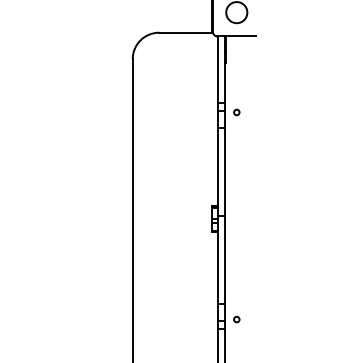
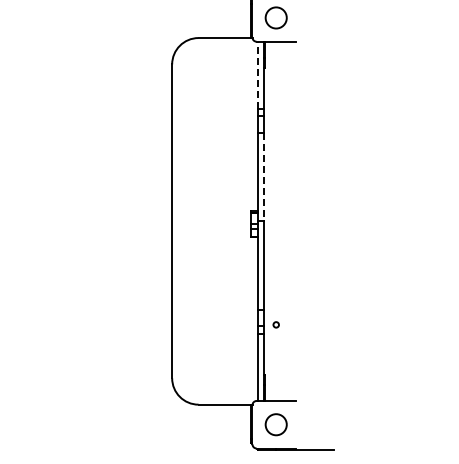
line: (218, 69) -> (257, 74), solid -> dashed
circle: (236, 112) -> (275, 117), removed
line: (225, 172) -> (264, 177), solid -> dashed

